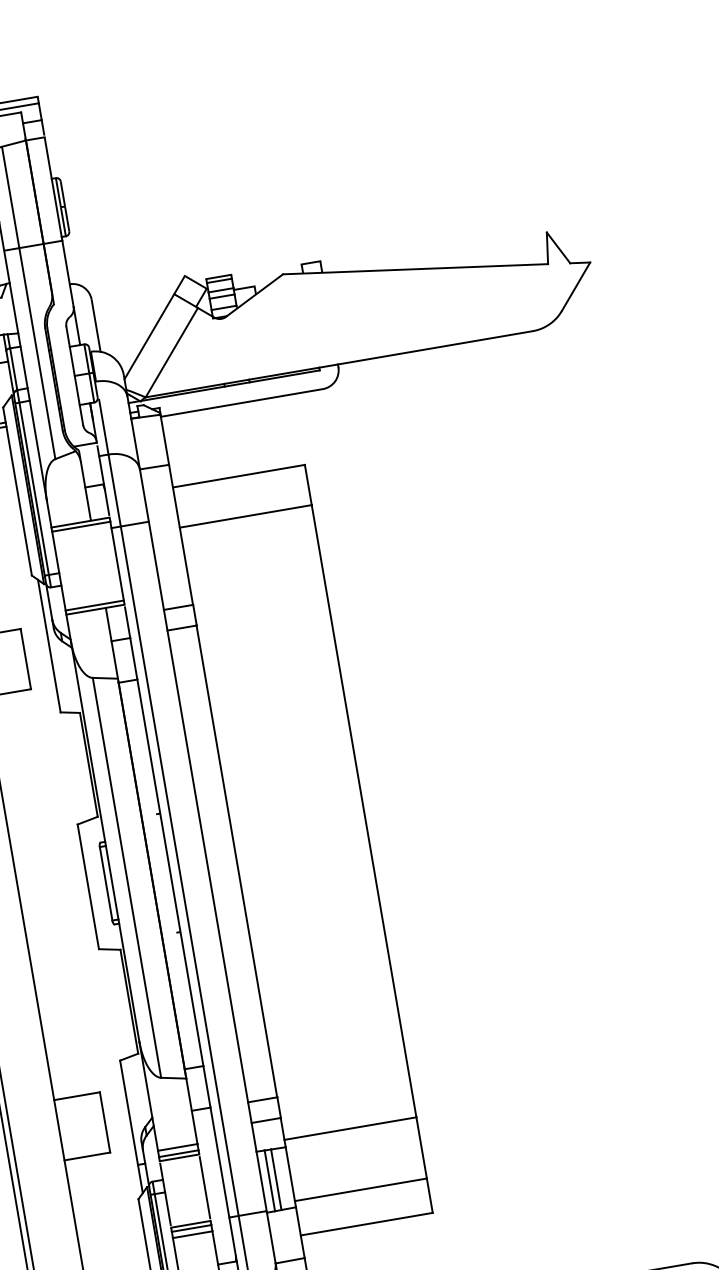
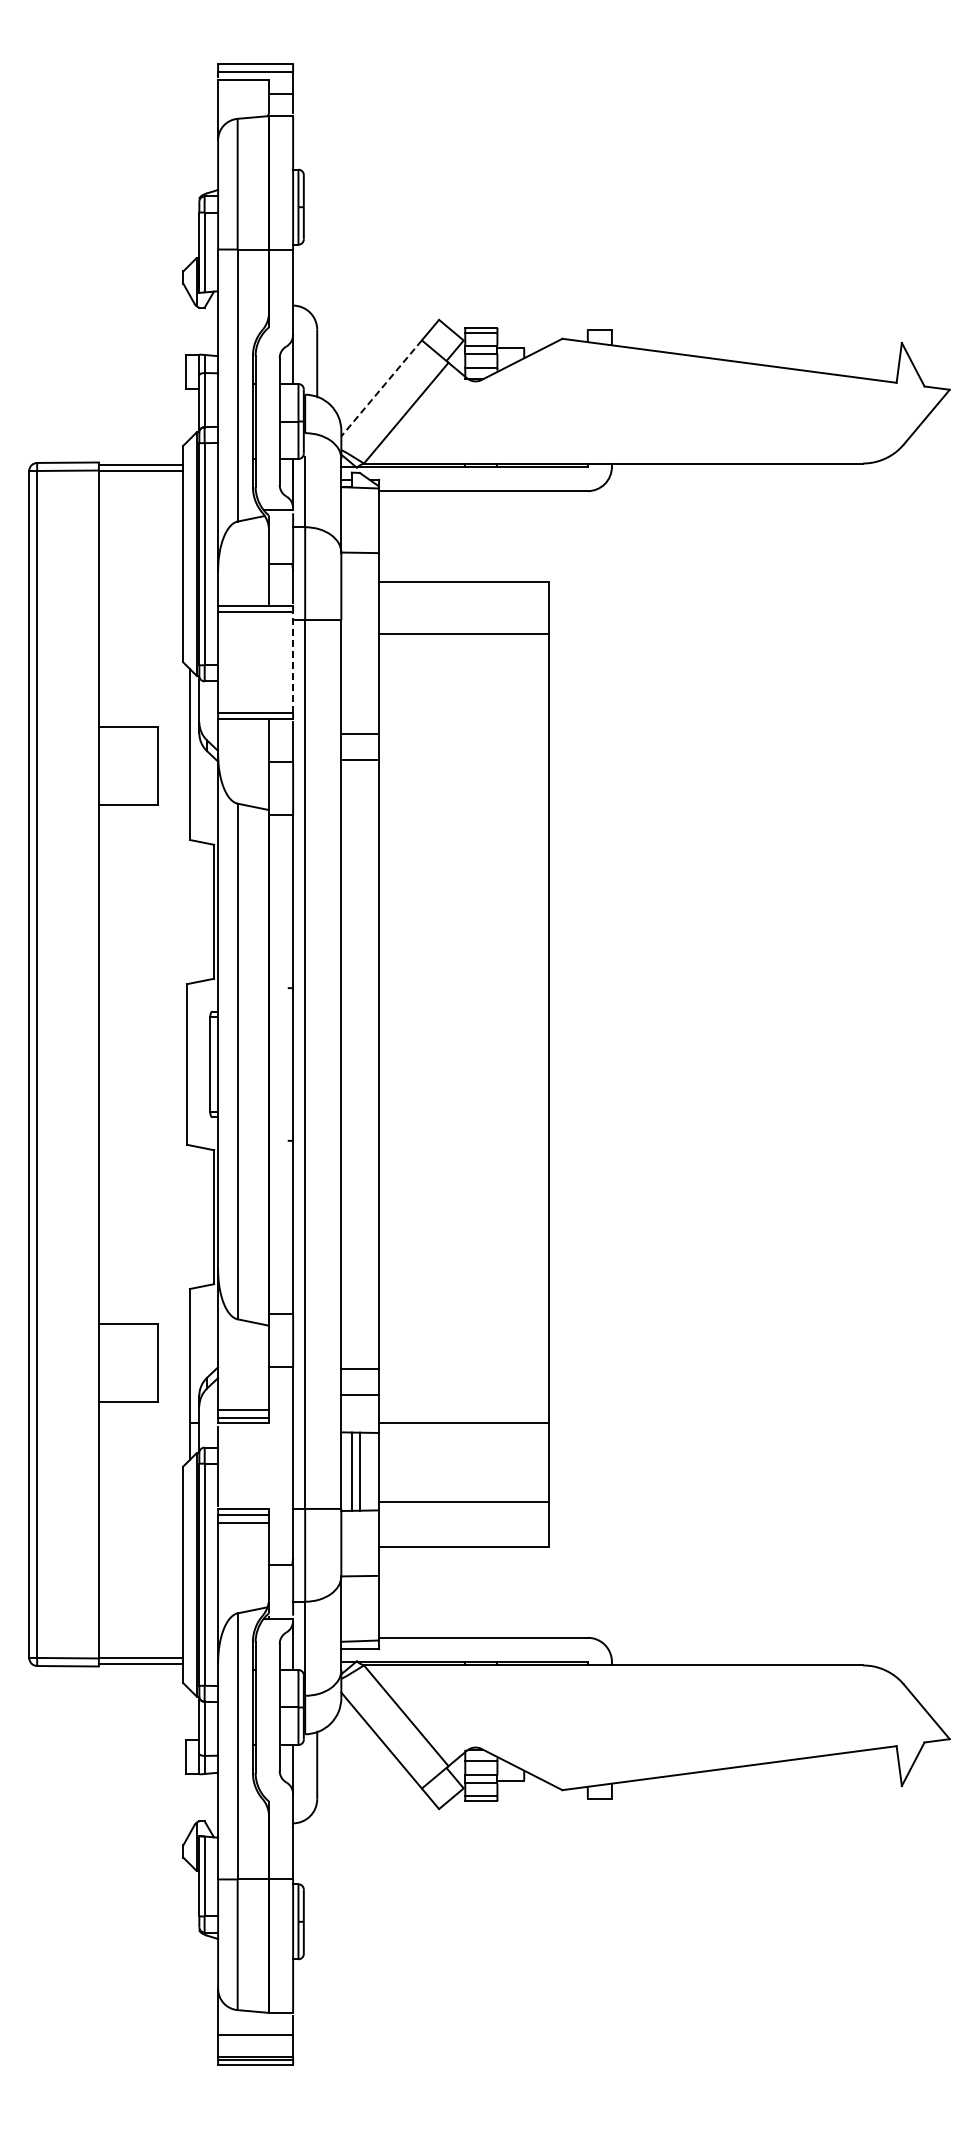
line: (149, 336) -> (381, 388), solid -> dashed
line: (117, 561) -> (293, 662), solid -> dashed
line: (205, 1186) -> (269, 1465), removed

